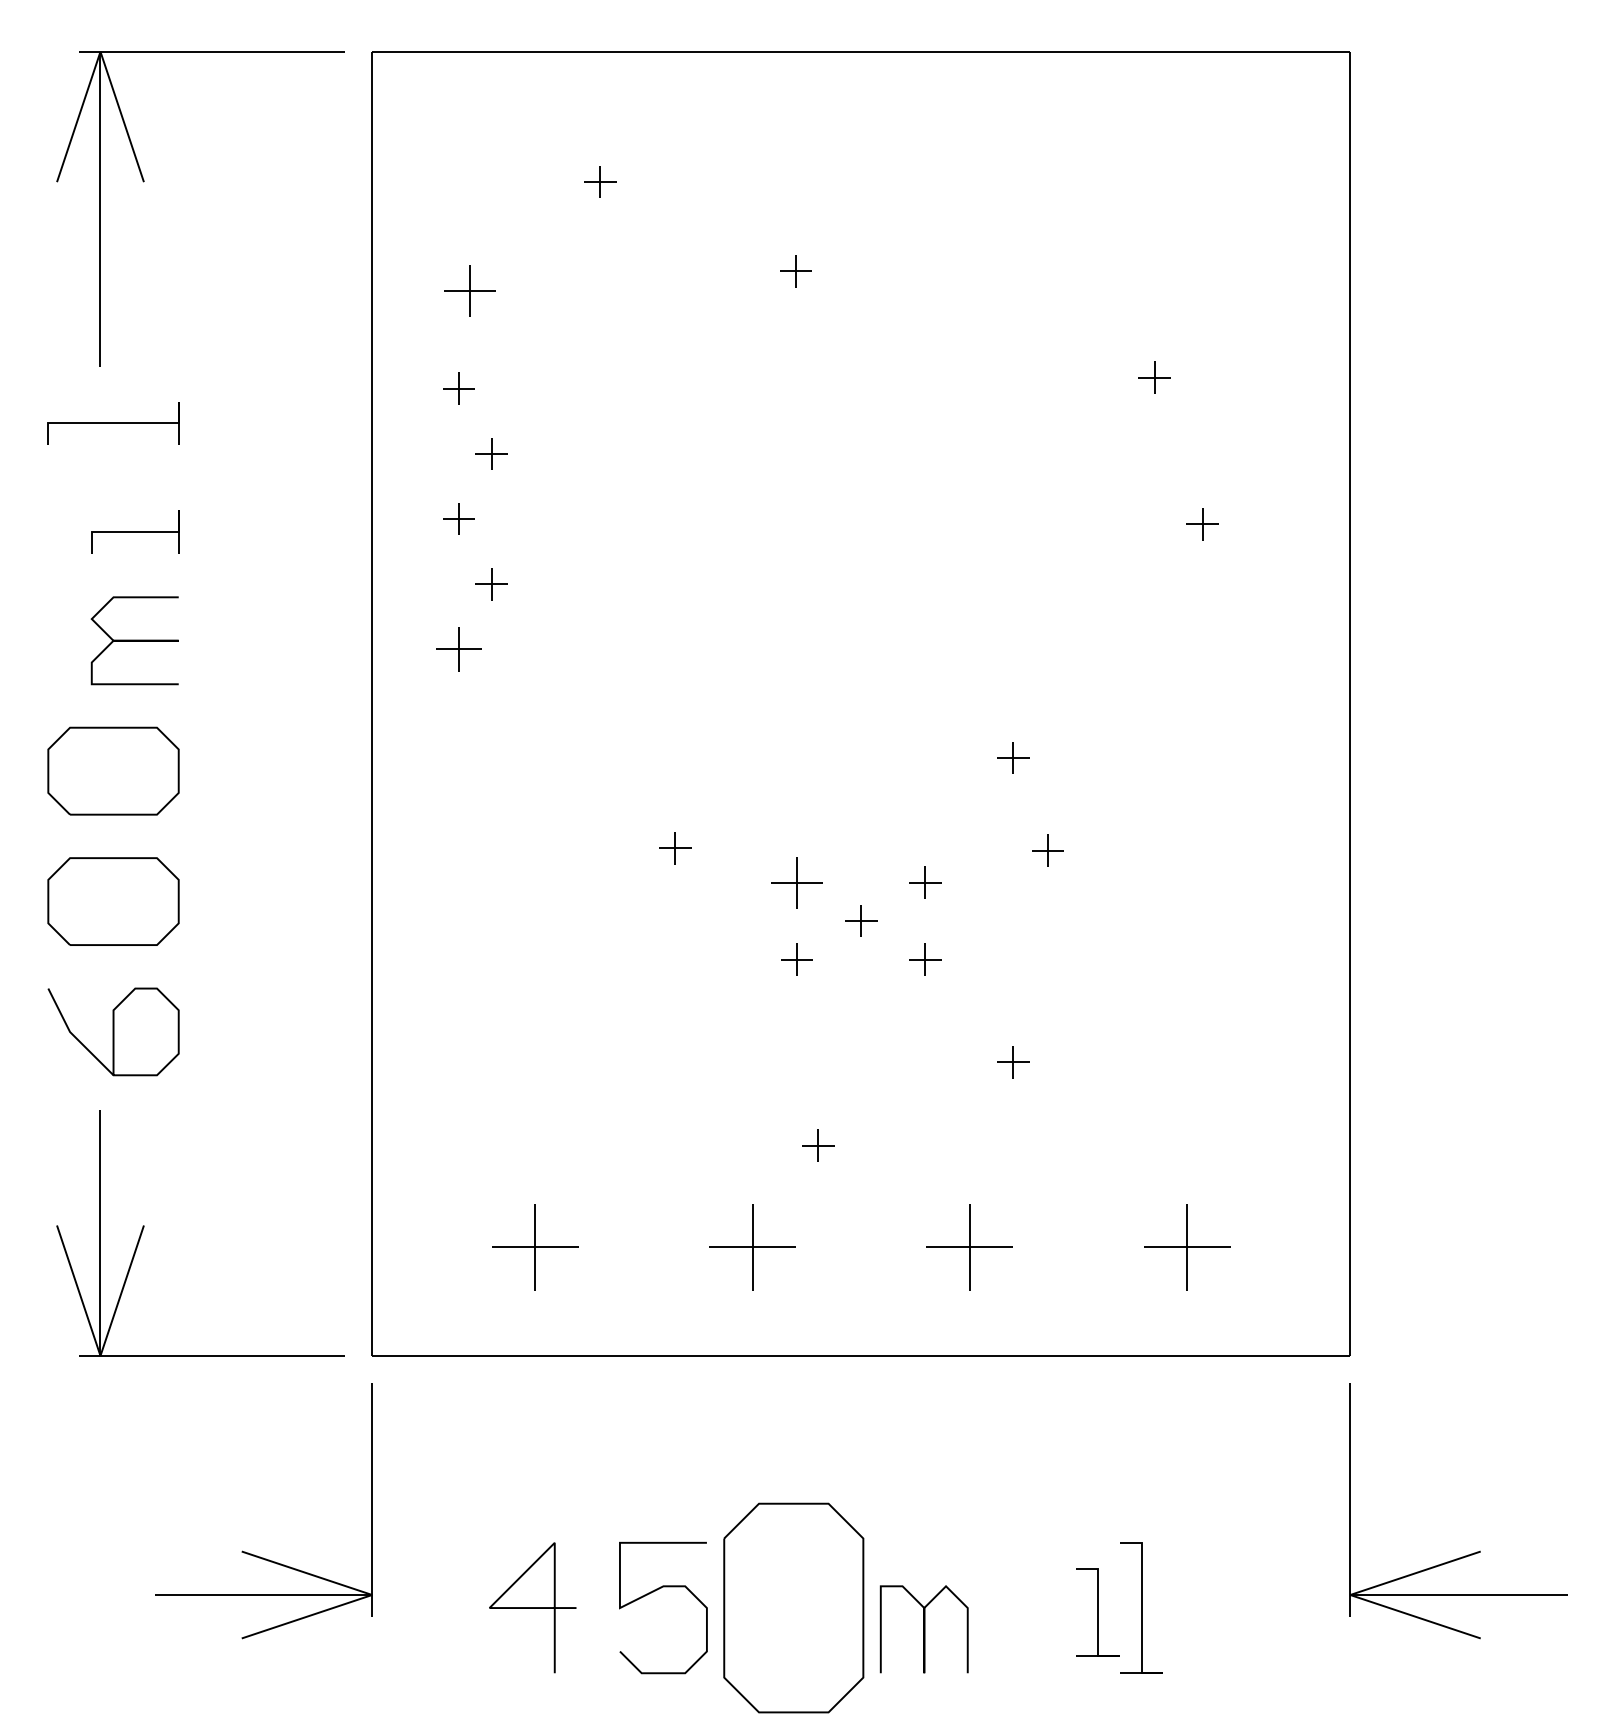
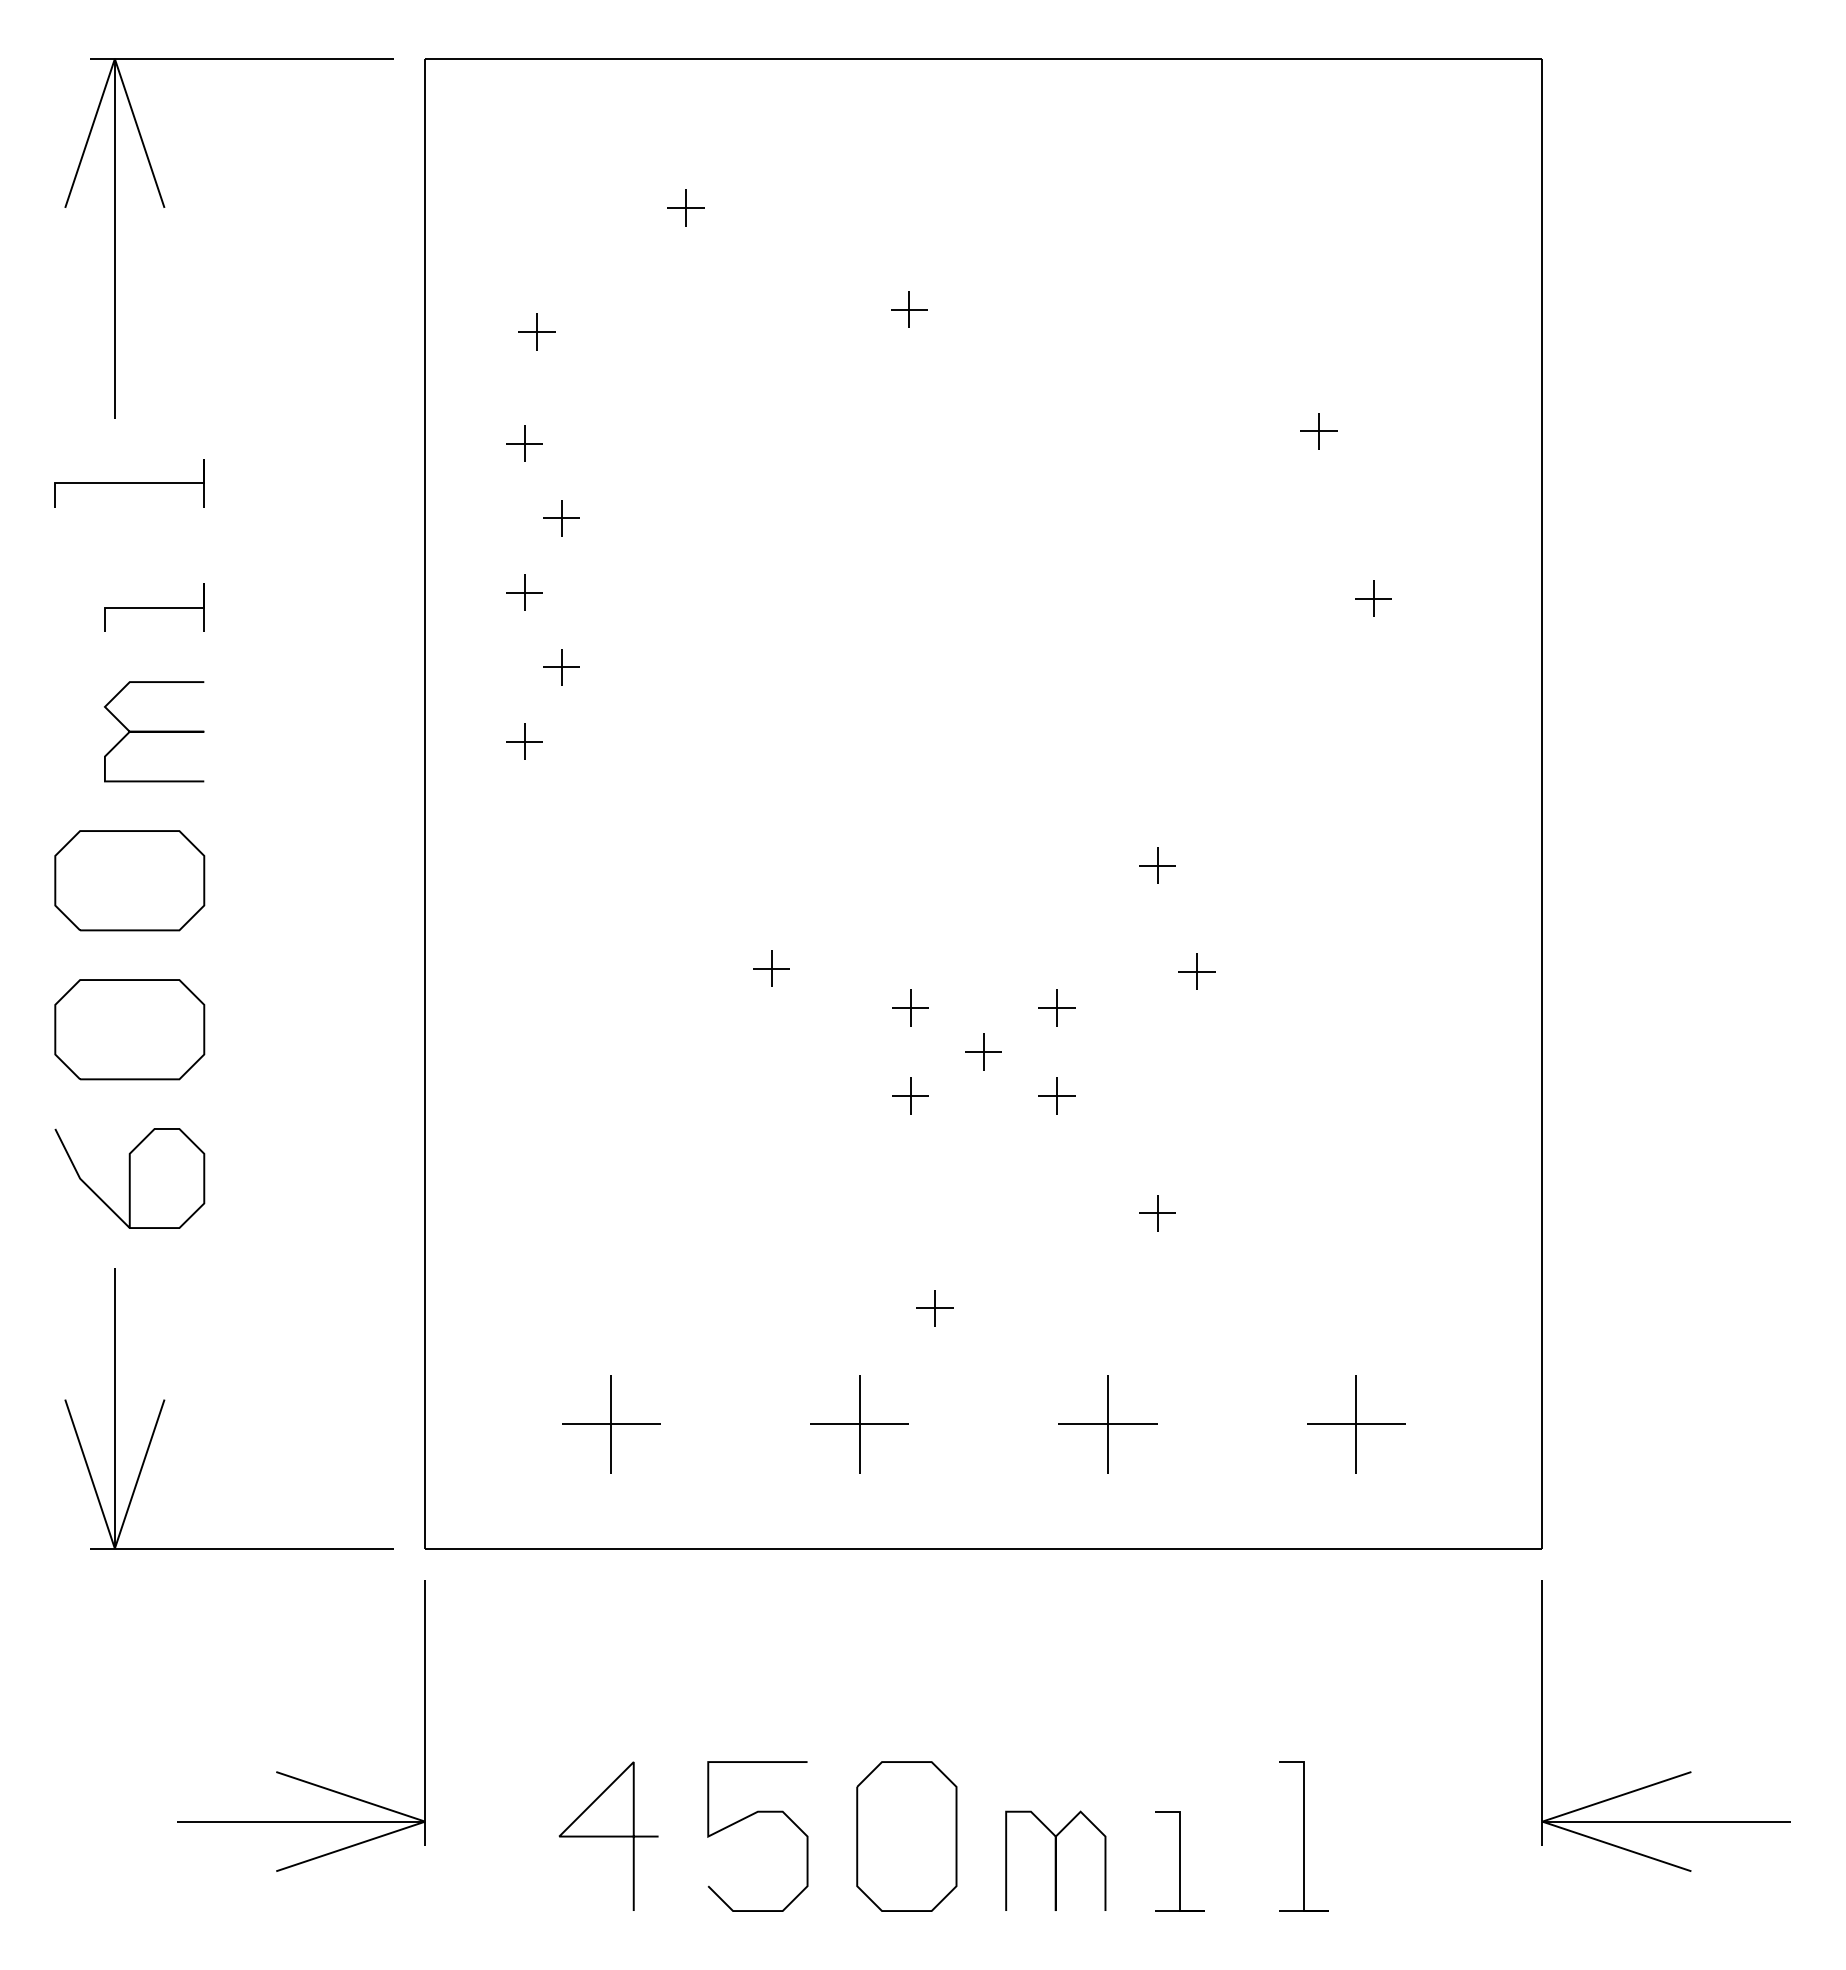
part: (469, 290) -> (536, 331), size x0.62
part: (458, 649) -> (523, 741), size x0.71
part: (796, 882) -> (909, 1007), size x0.62
part: (793, 1607) -> (906, 1835), size x0.62
line: (1097, 1612) -> (1179, 1861), moved

